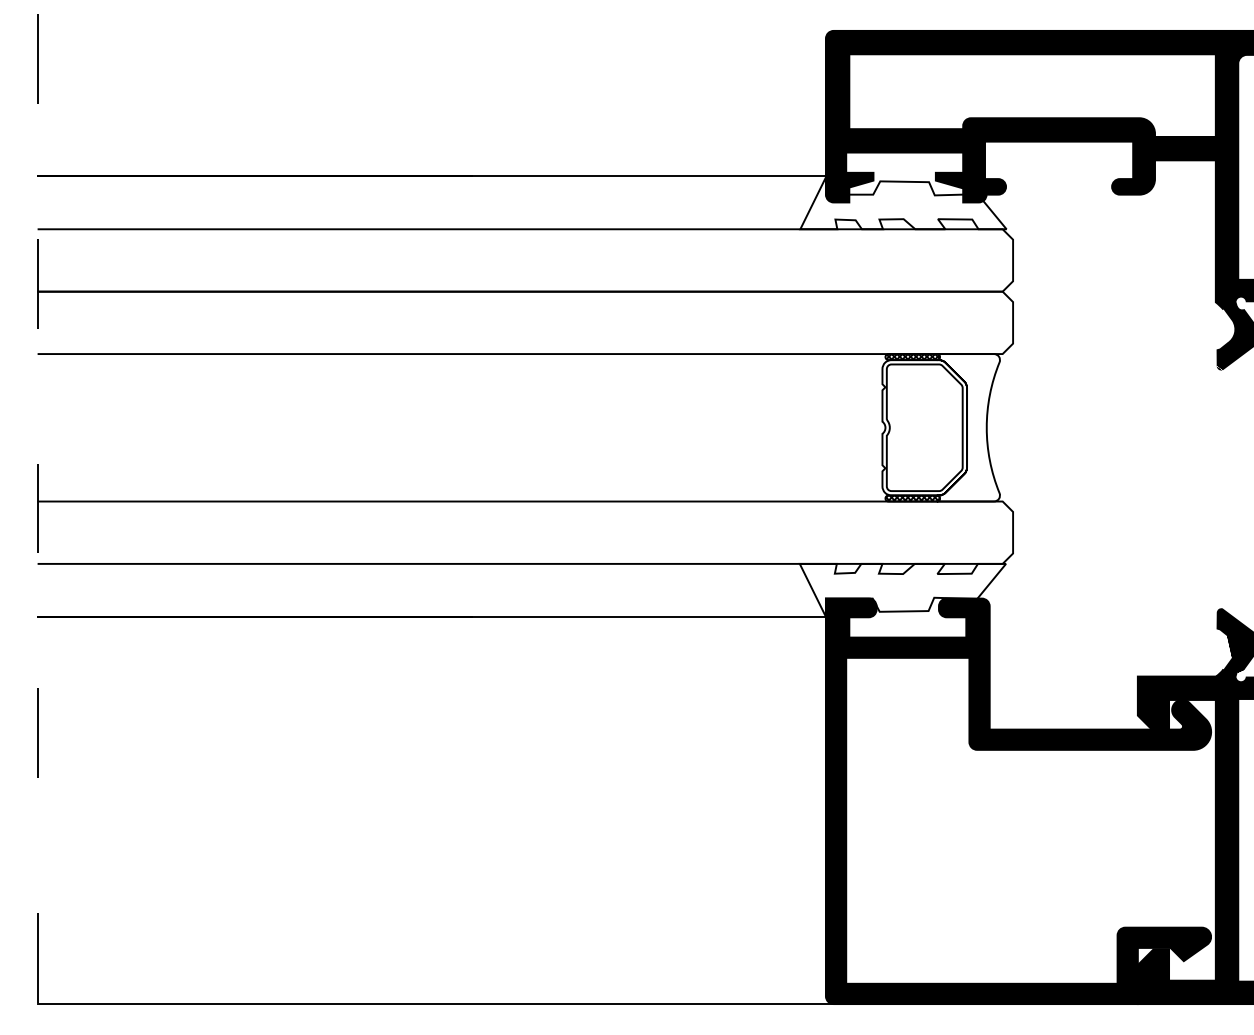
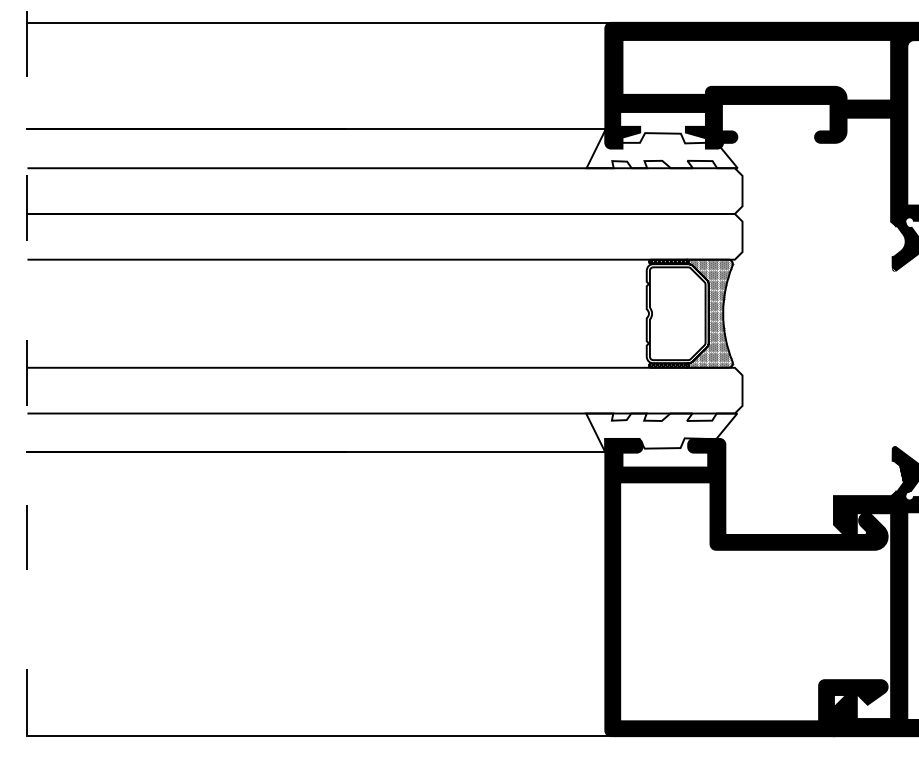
line: (478, 30) -> (350, 22), added
hatch: (969, 427) -> (710, 313), added

